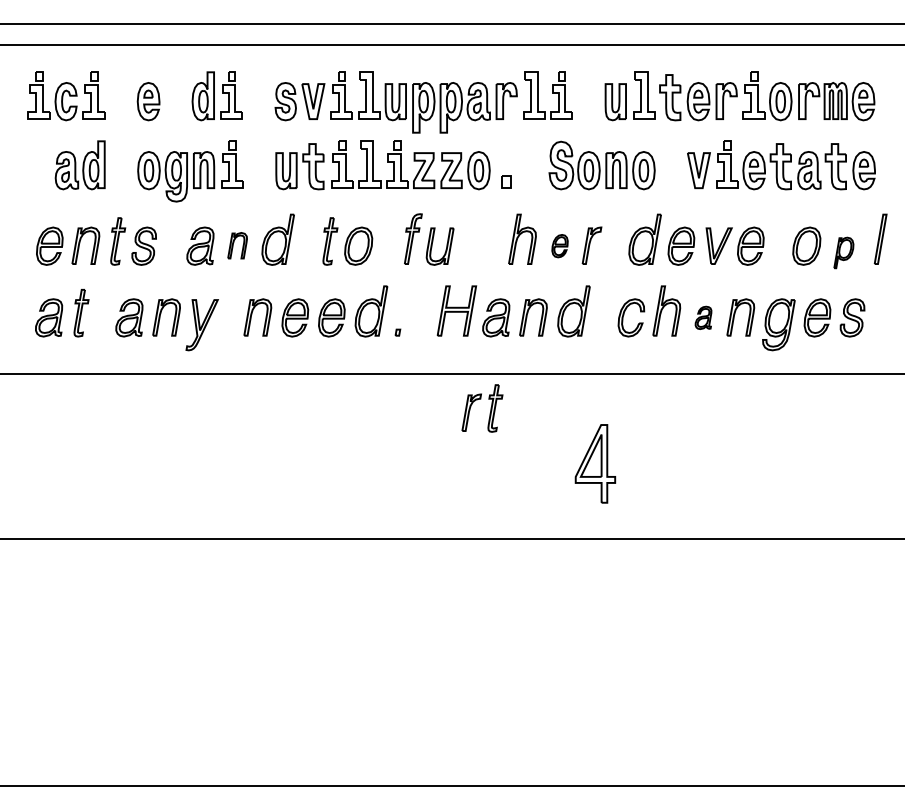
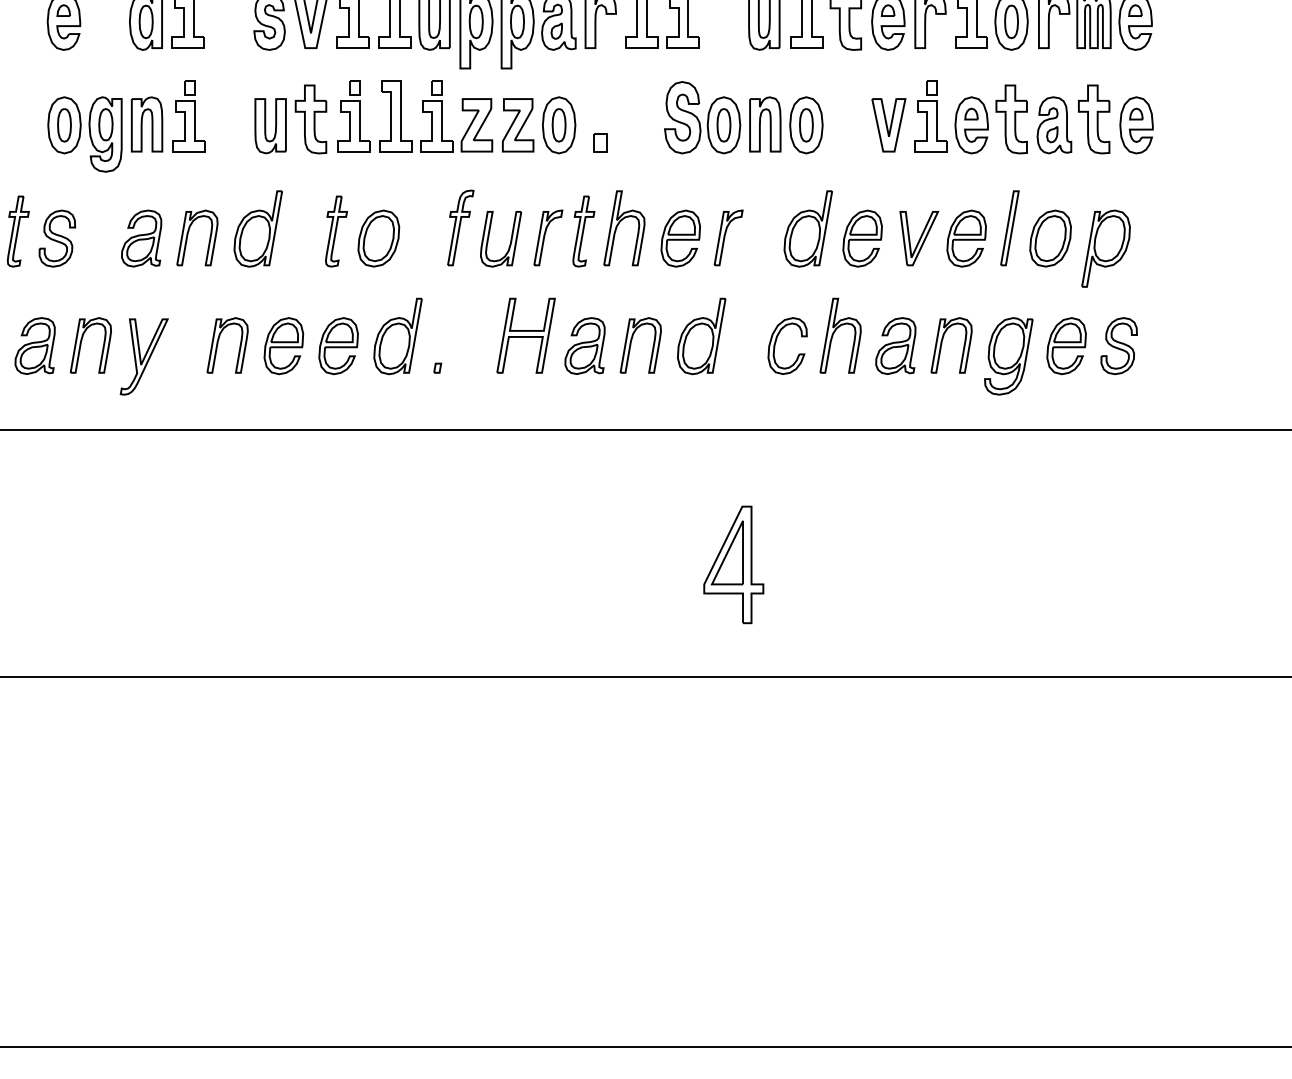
part: (880, 238) -> (1009, 227), moved
part: (237, 245) -> (197, 237), size x1.43
part: (559, 245) -> (679, 237), size x1.67
part: (843, 252) -> (1105, 248), size x1.67
part: (703, 317) -> (895, 345), size x1.67
part: (490, 408) -> (576, 231), moved

